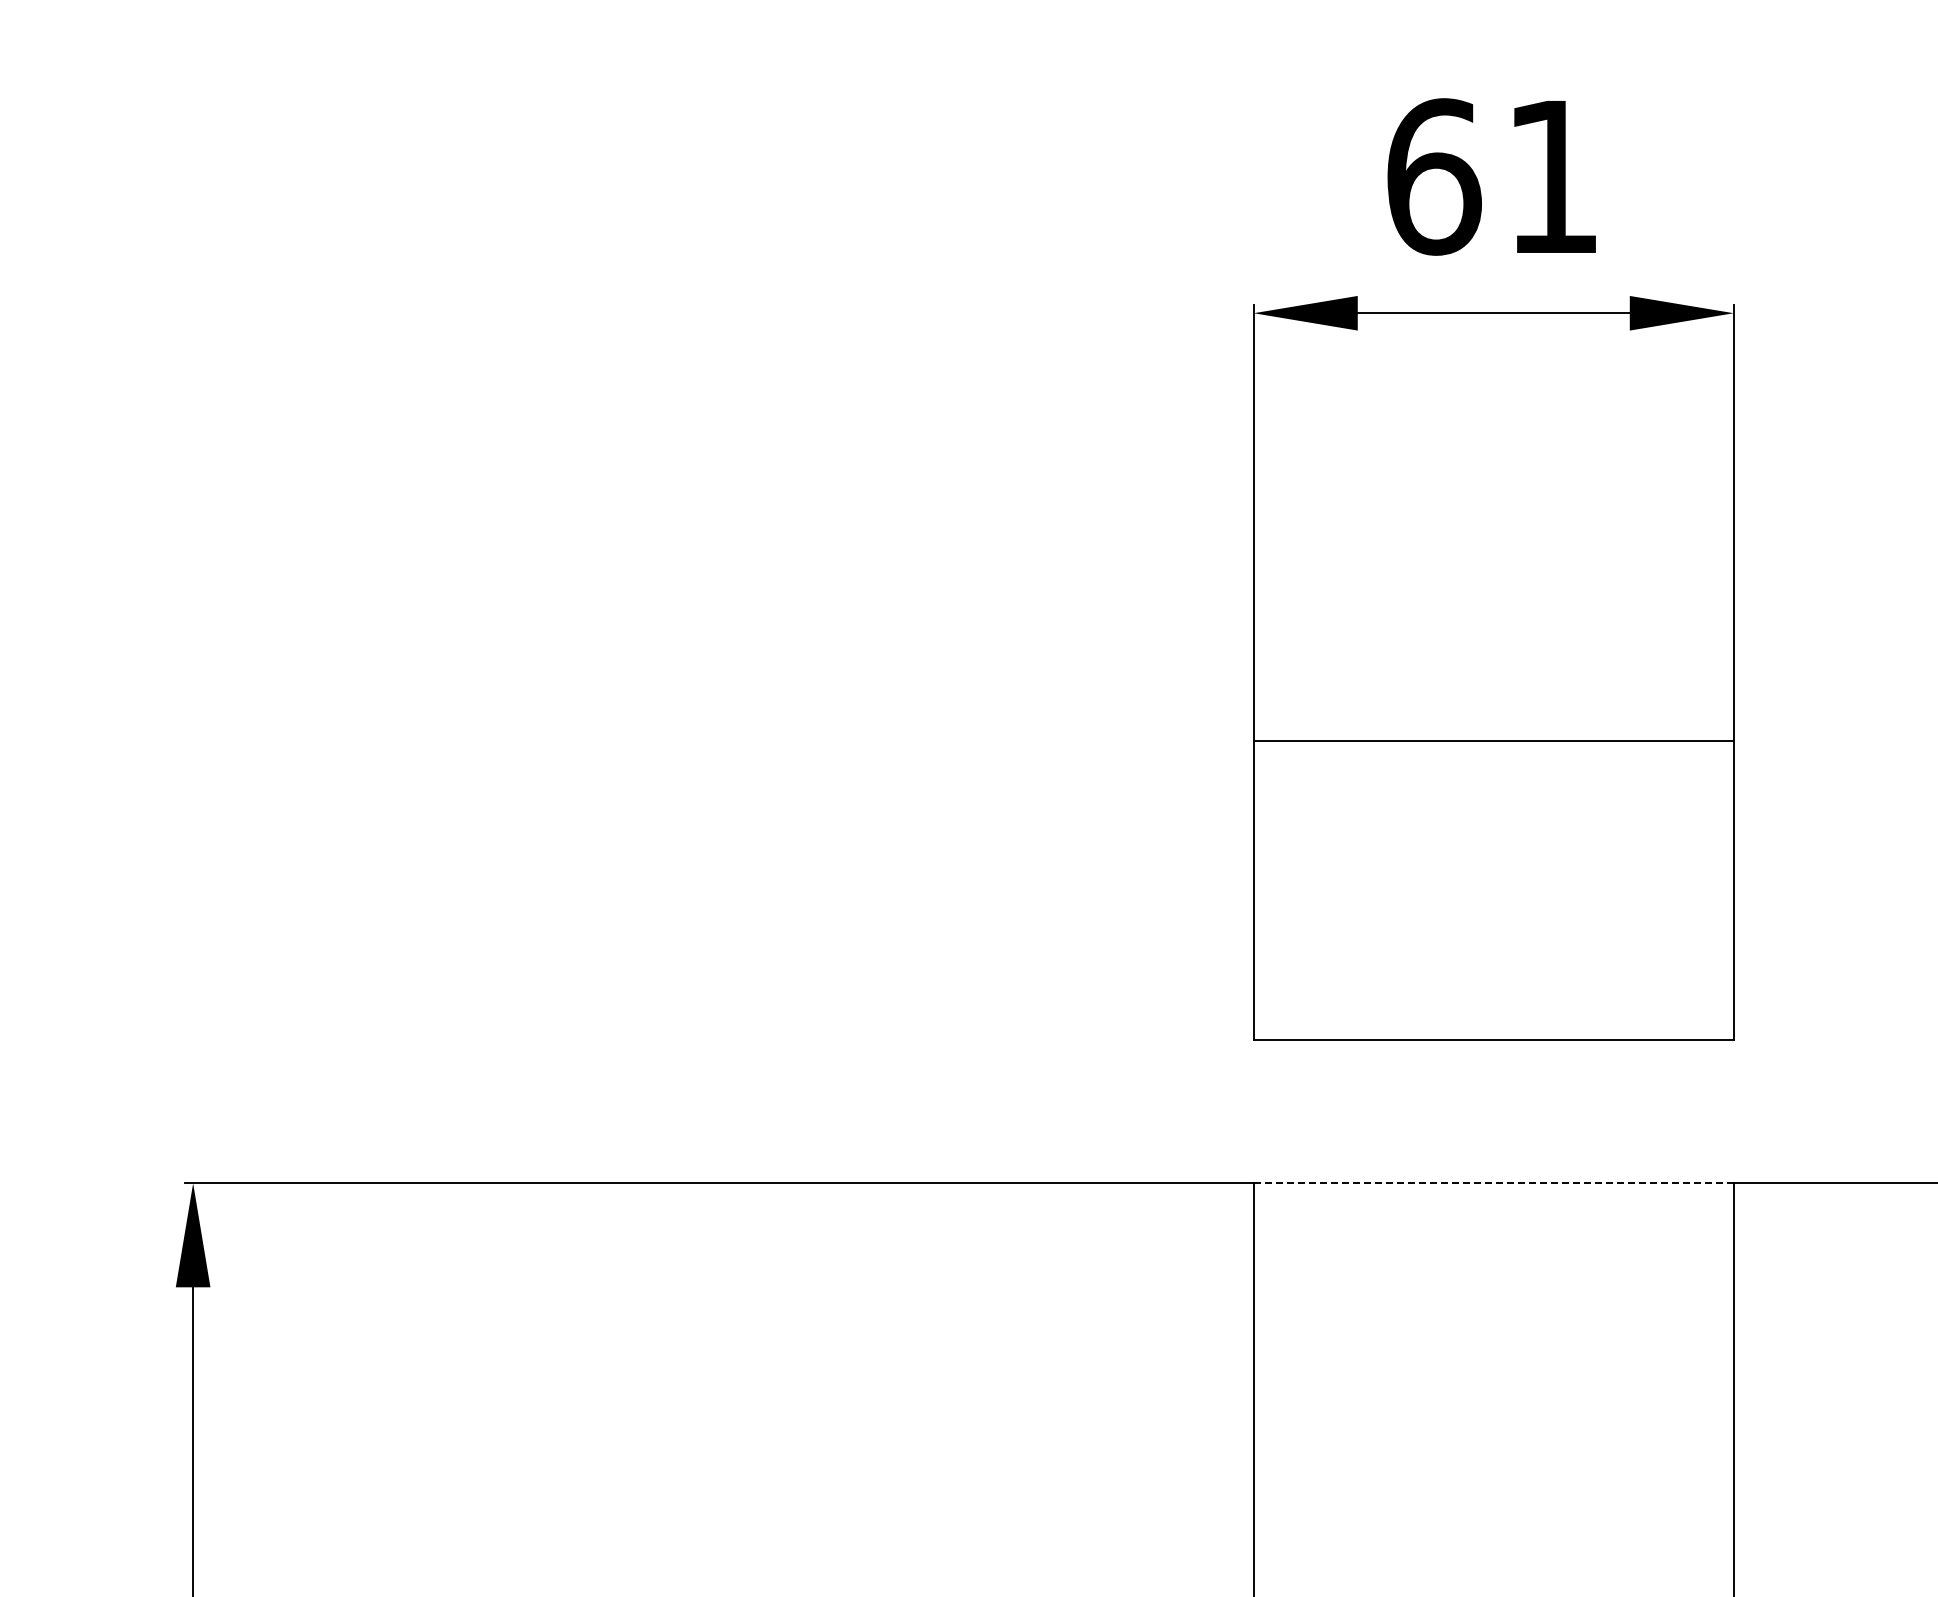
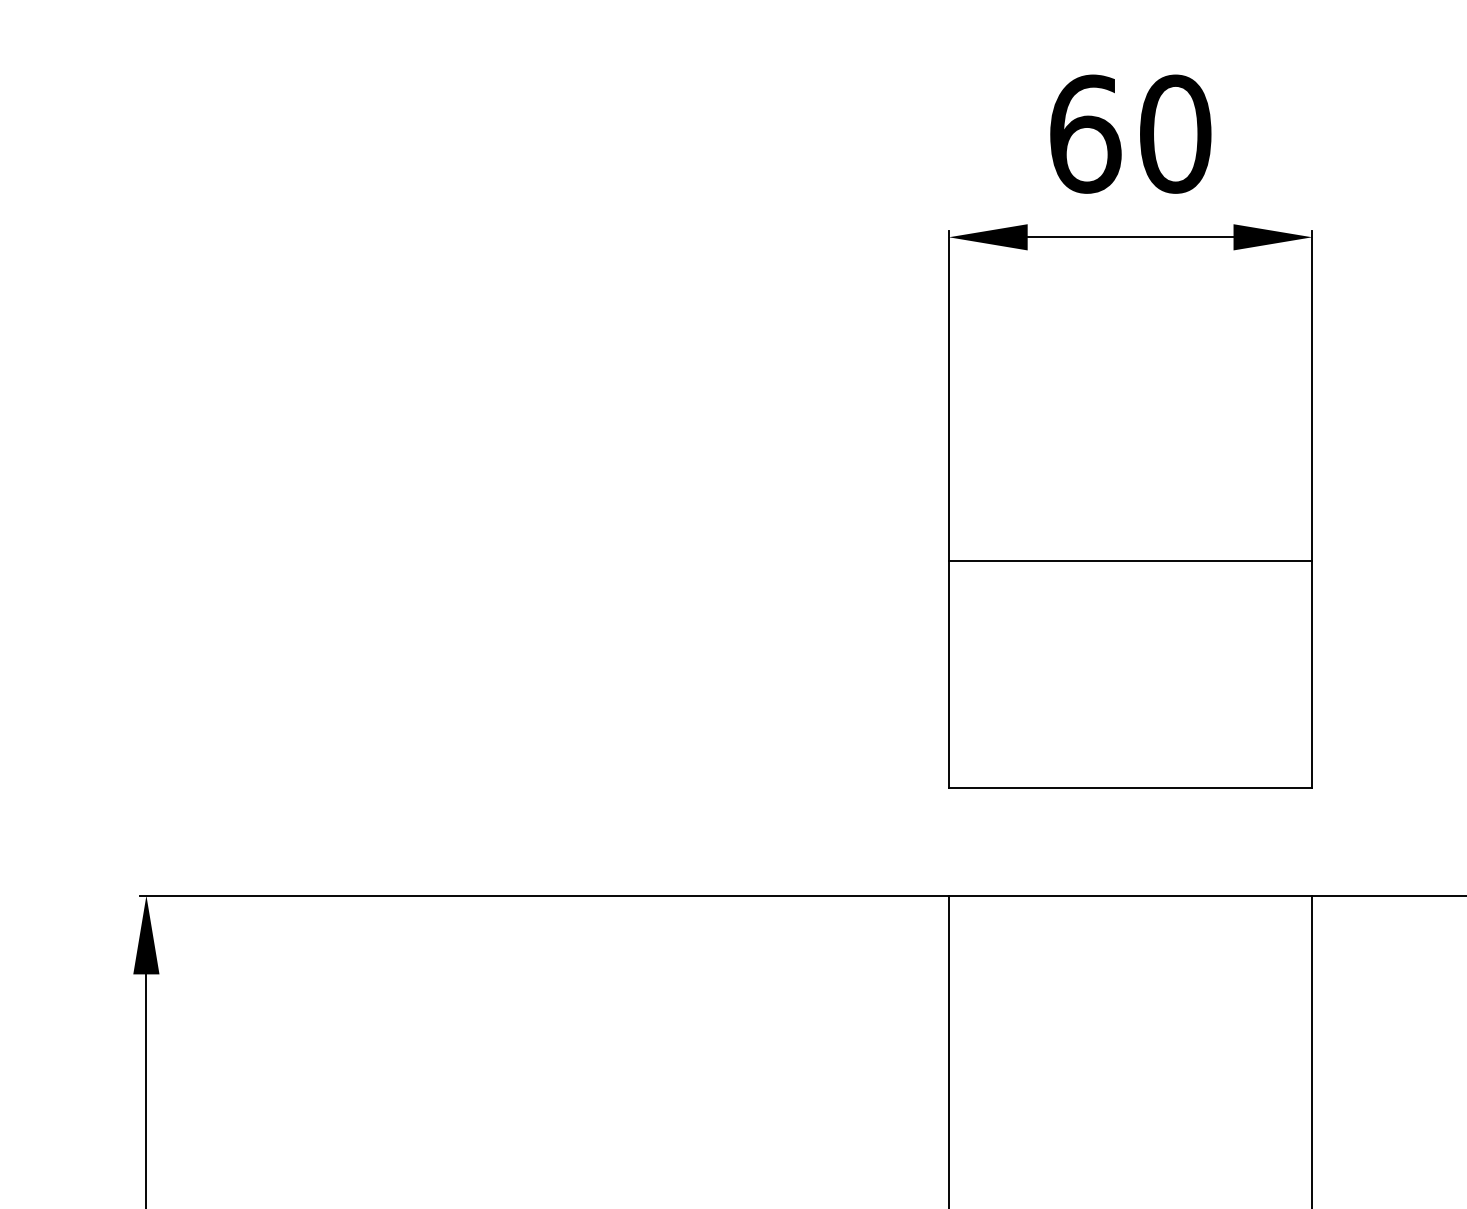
text: (1553, 176) -> (1175, 133), 61 -> 60
line: (1494, 1183) -> (1131, 895), dashed -> solid

